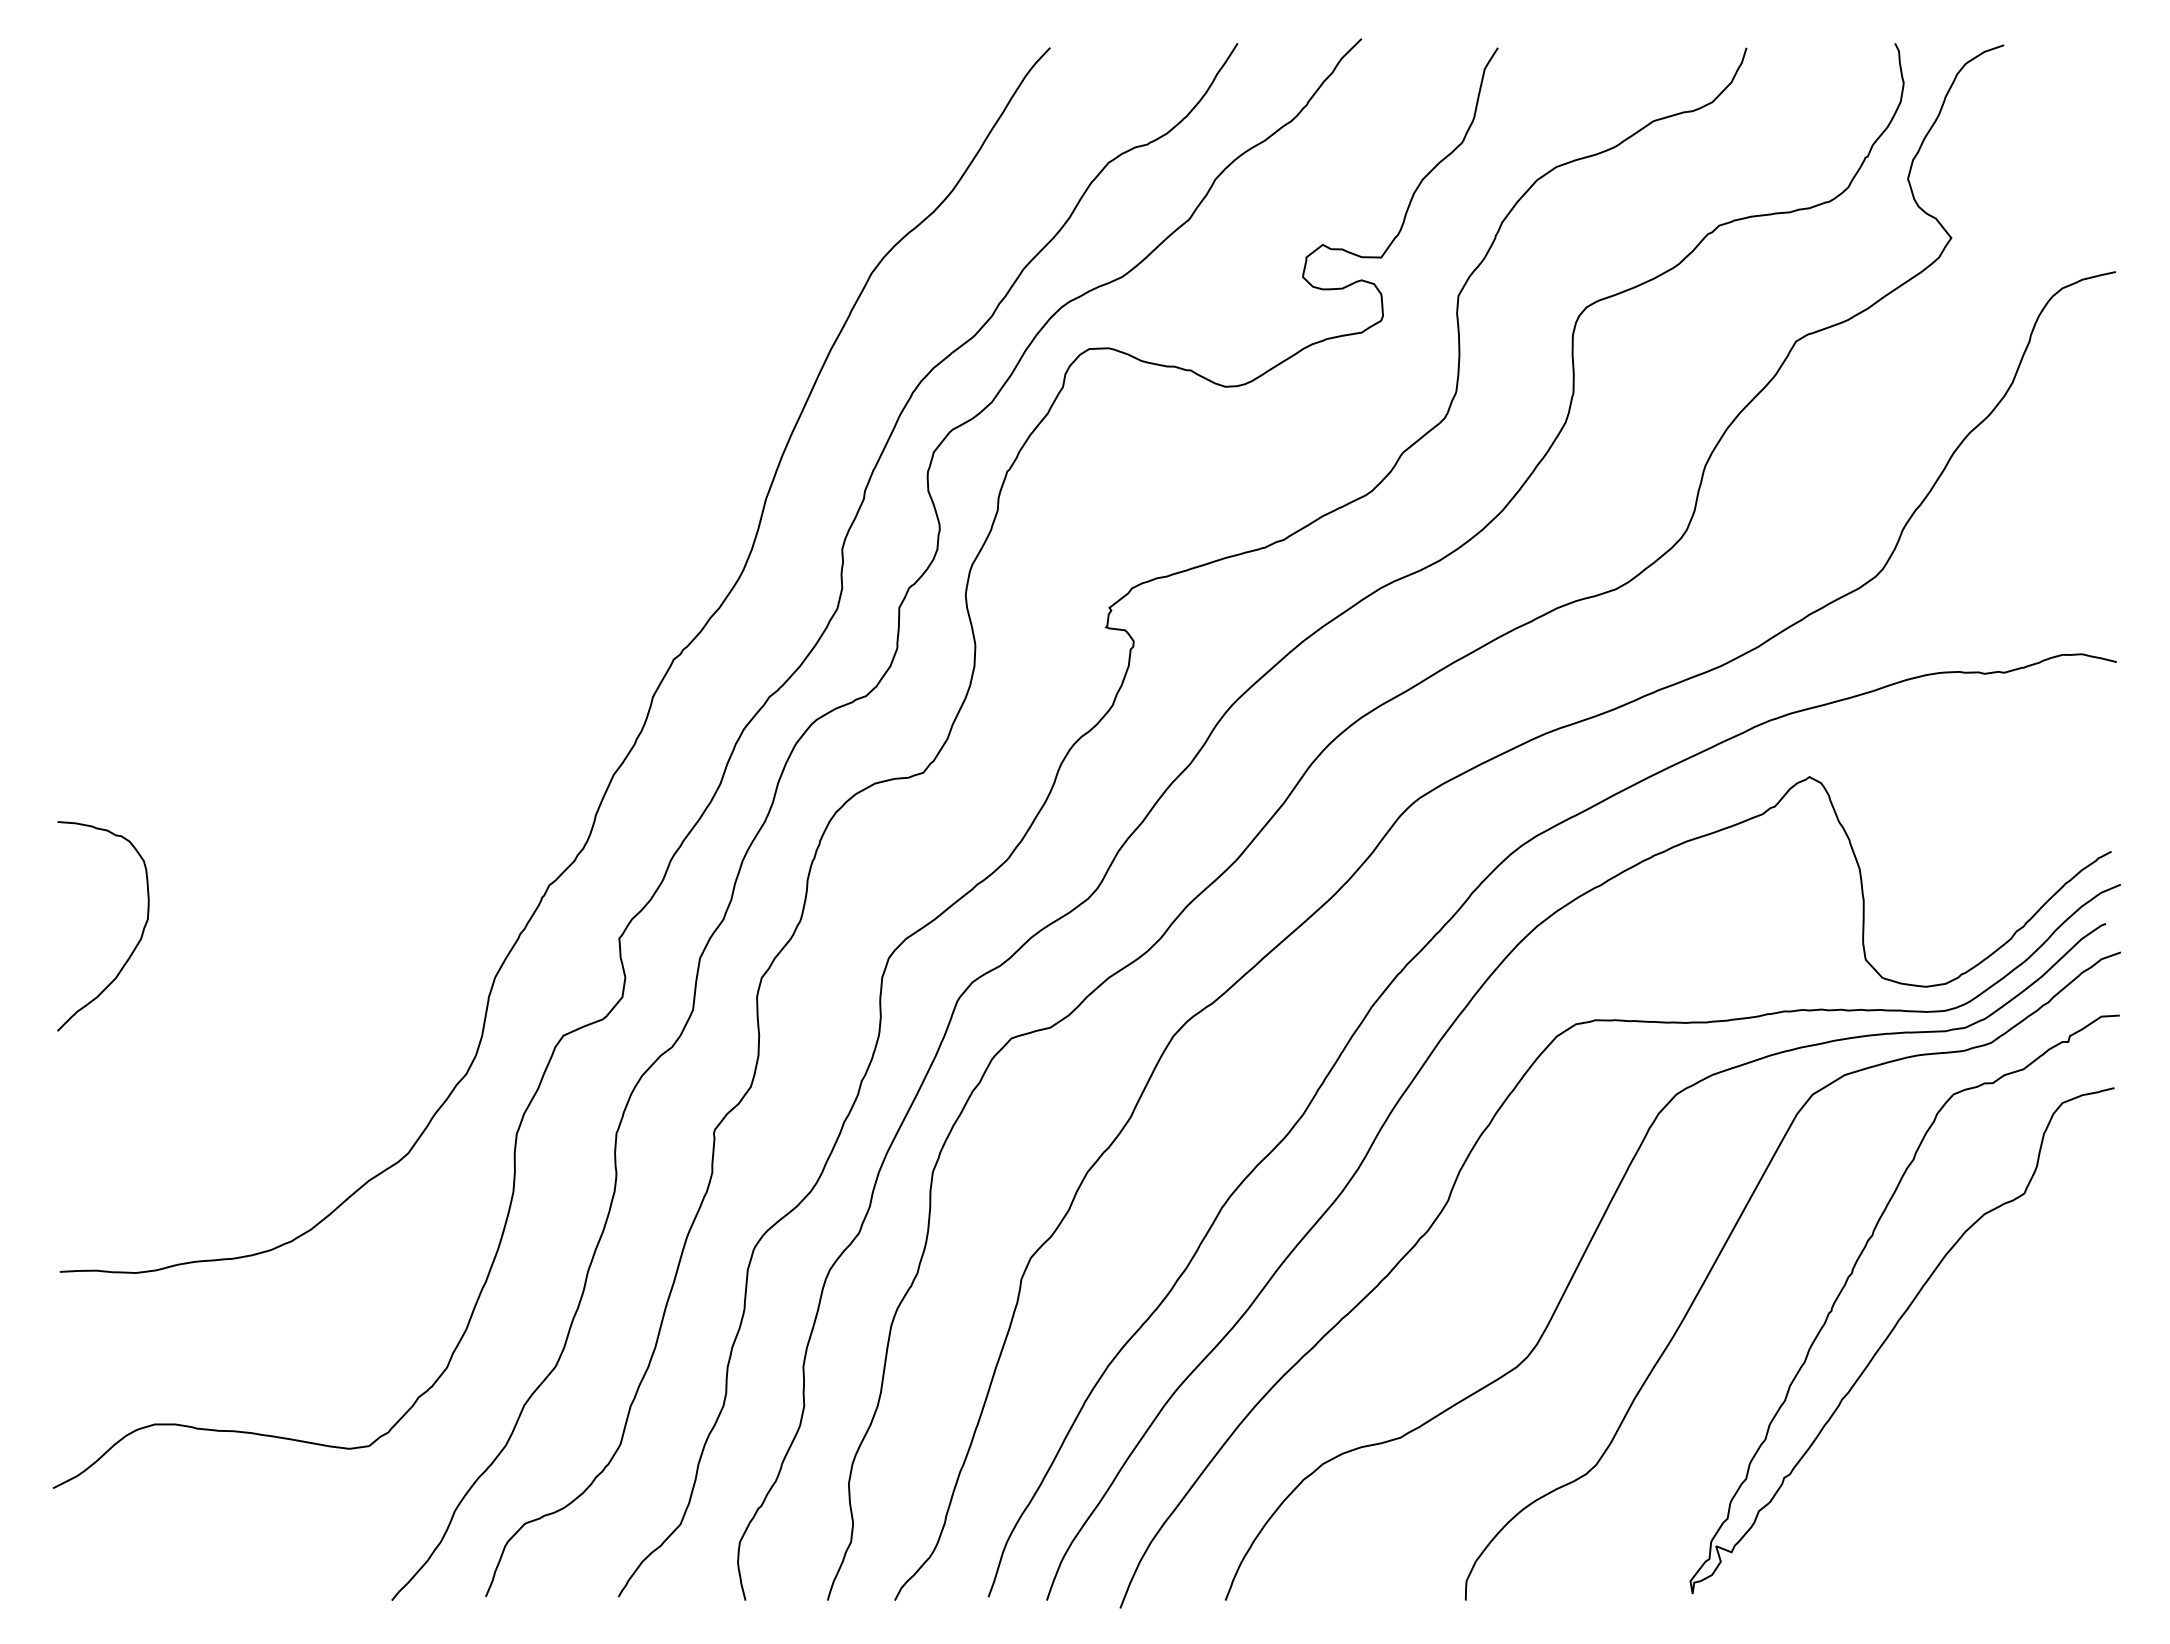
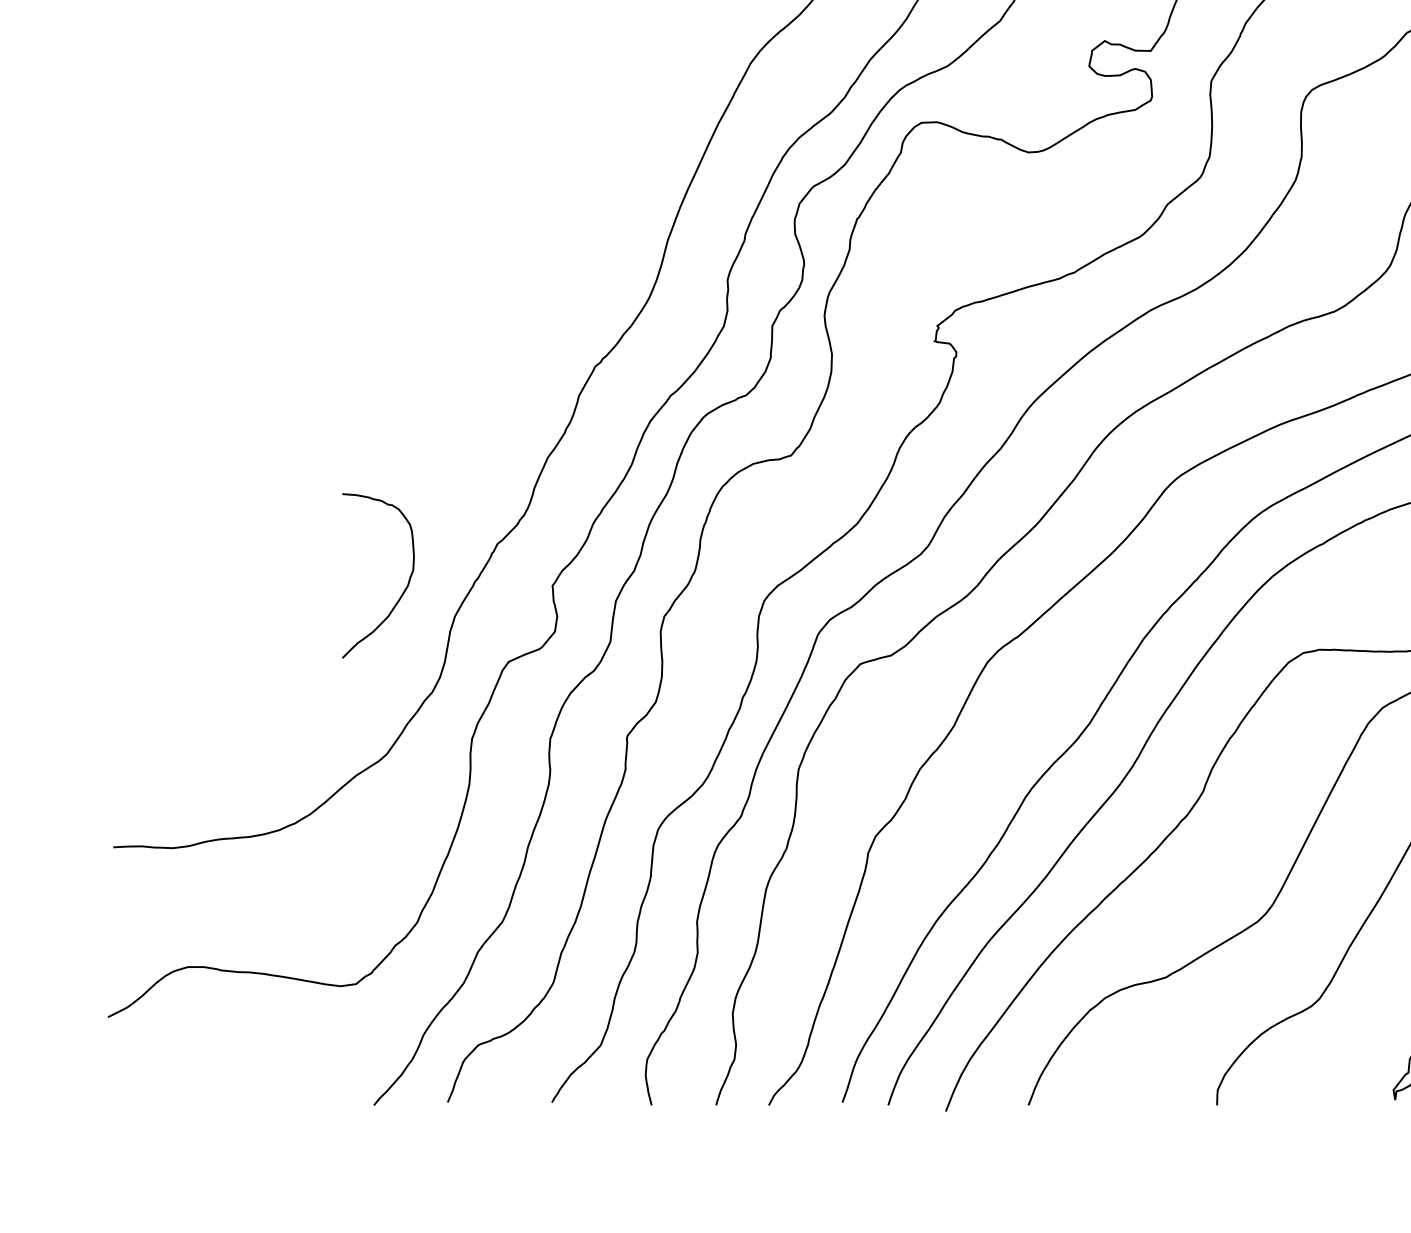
curve: (134, 947) -> (402, 592), moved

